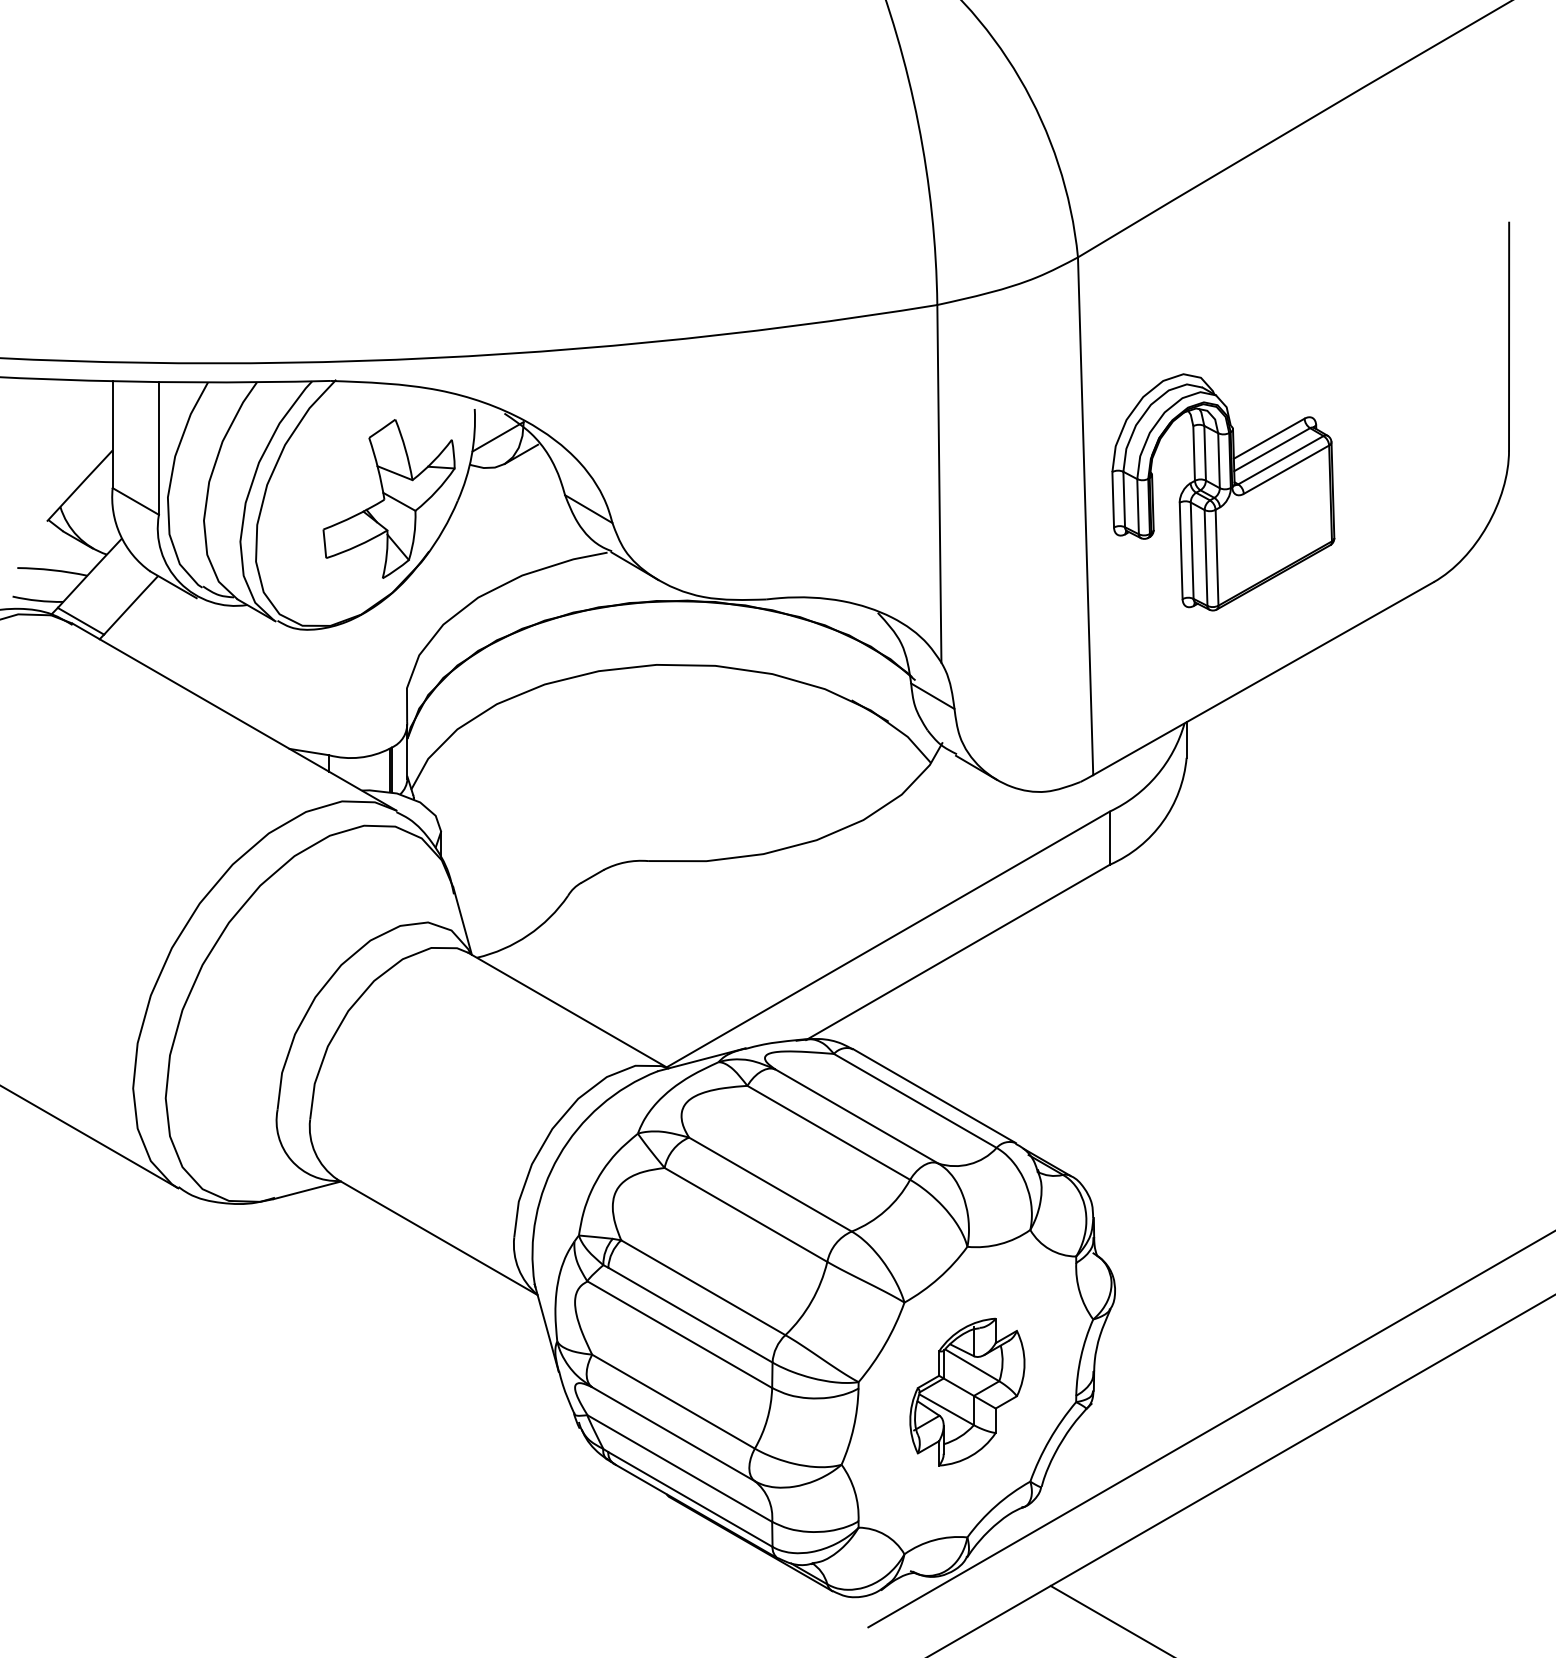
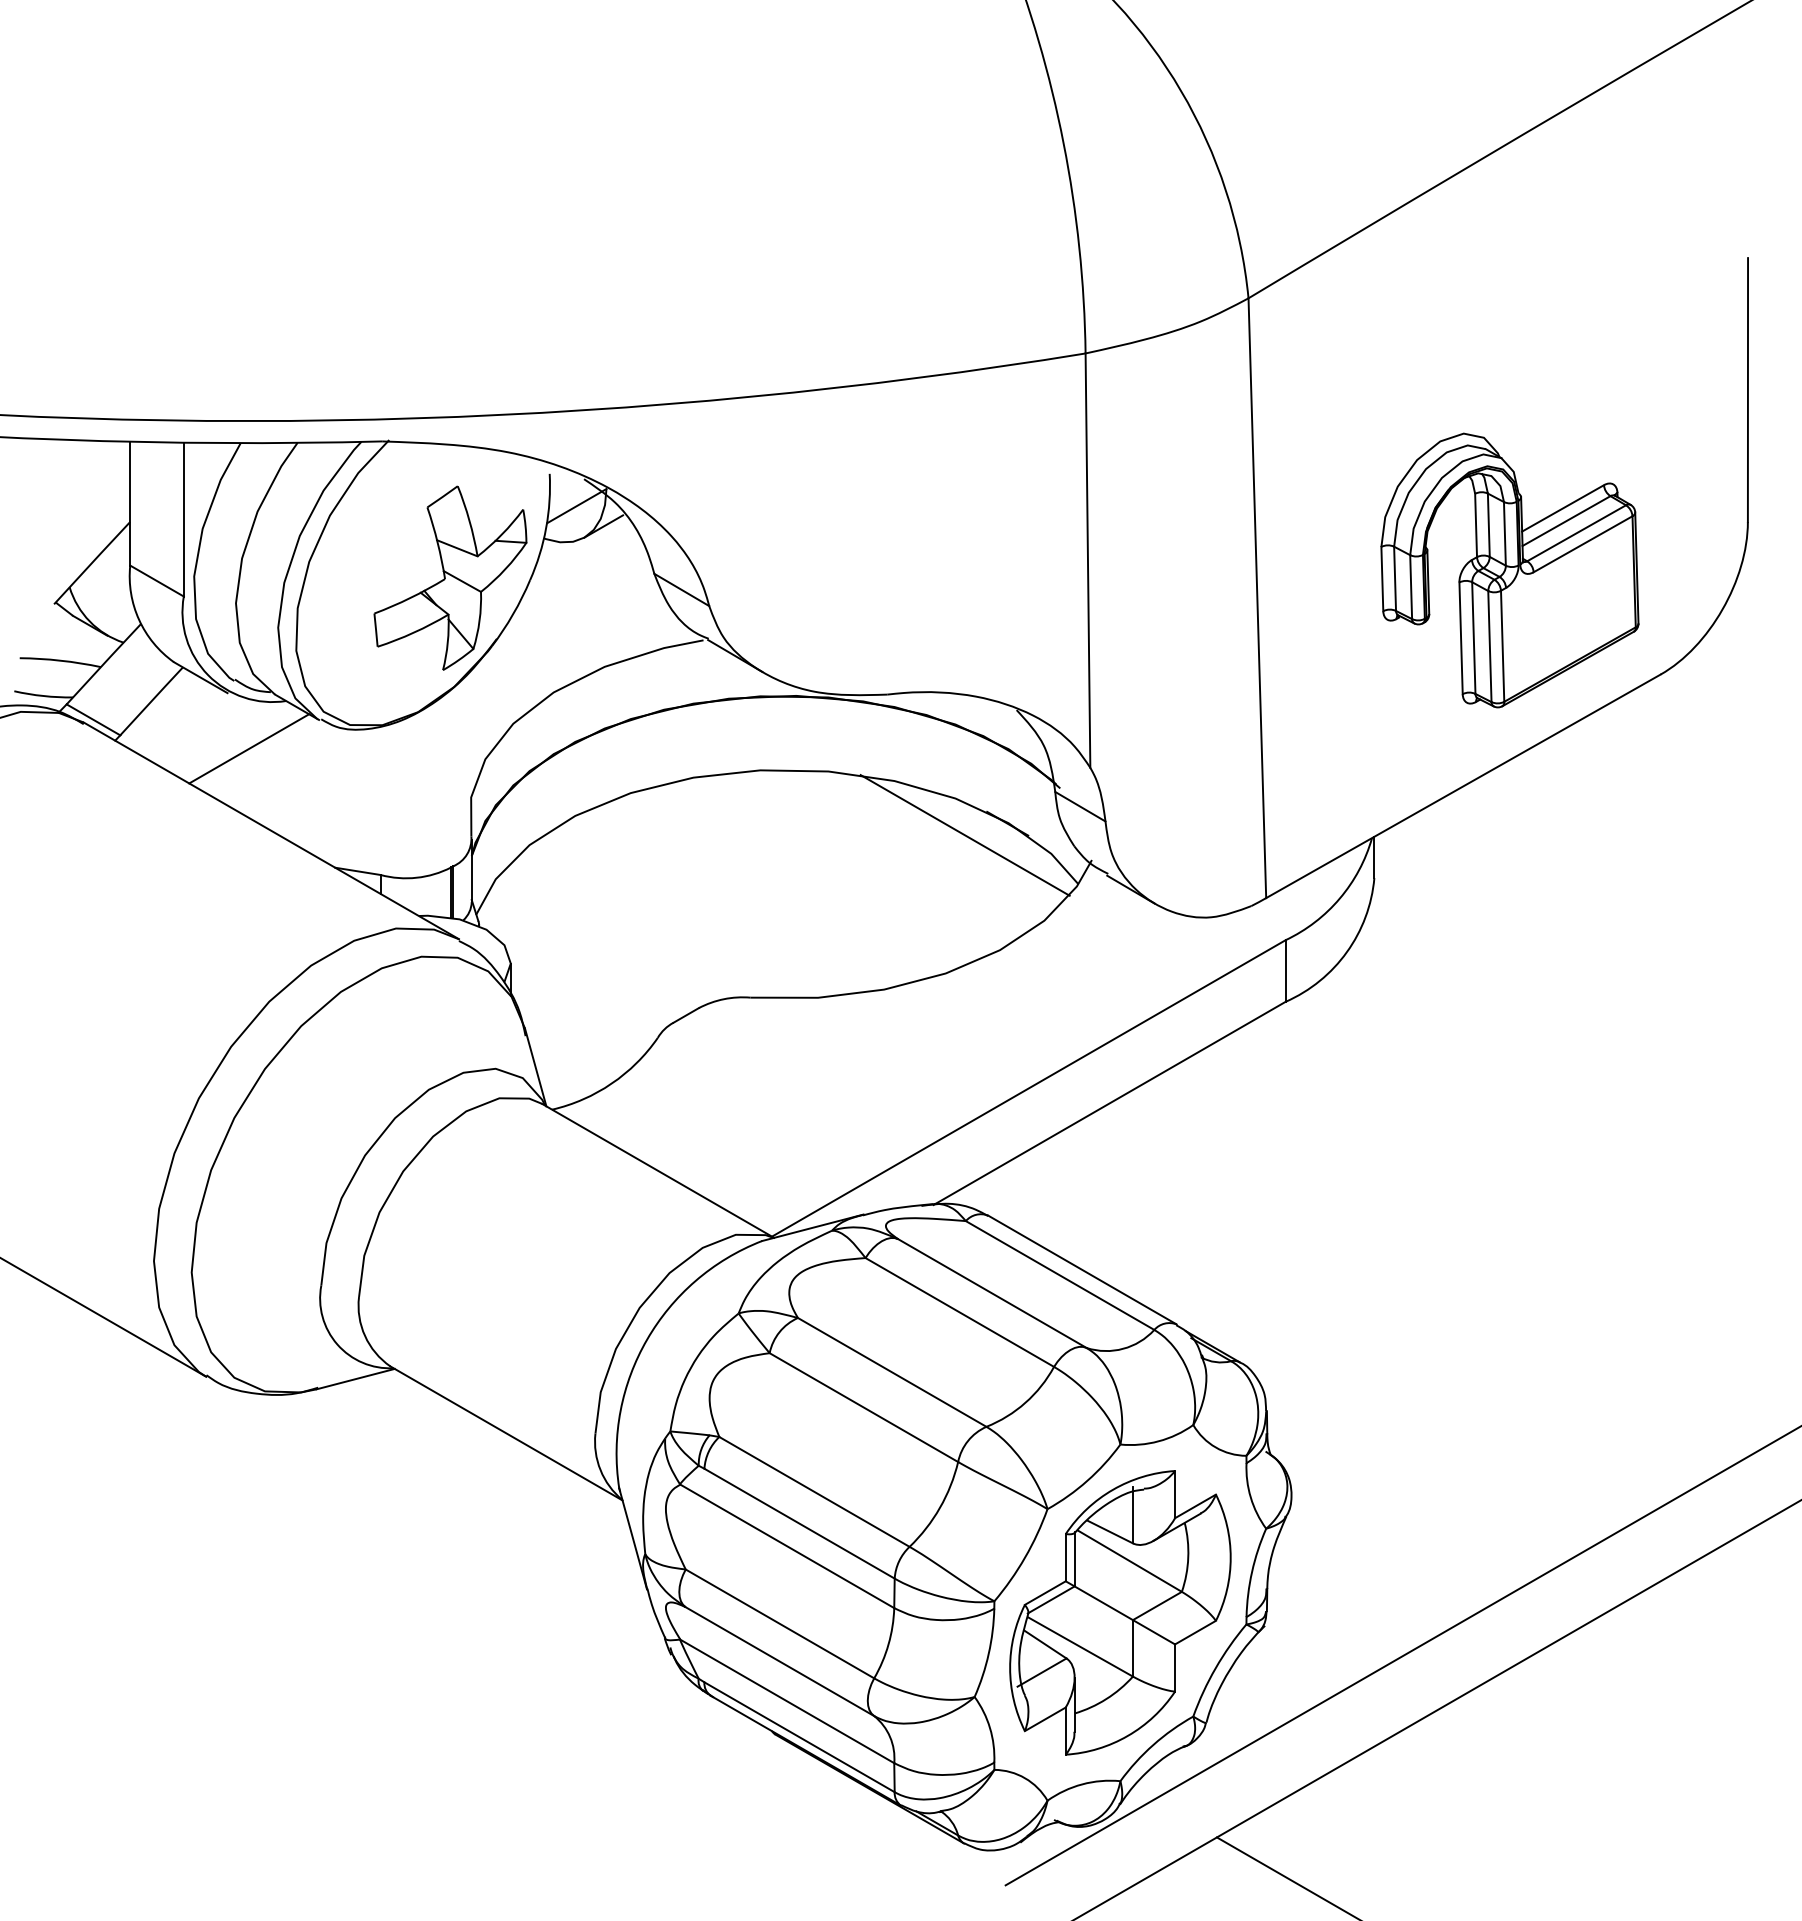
part: (1222, 492) -> (1509, 570), moved
line: (215, 646) -> (249, 748), added
line: (832, 721) -> (964, 835), added
part: (967, 1391) -> (1120, 1612), size x1.67

